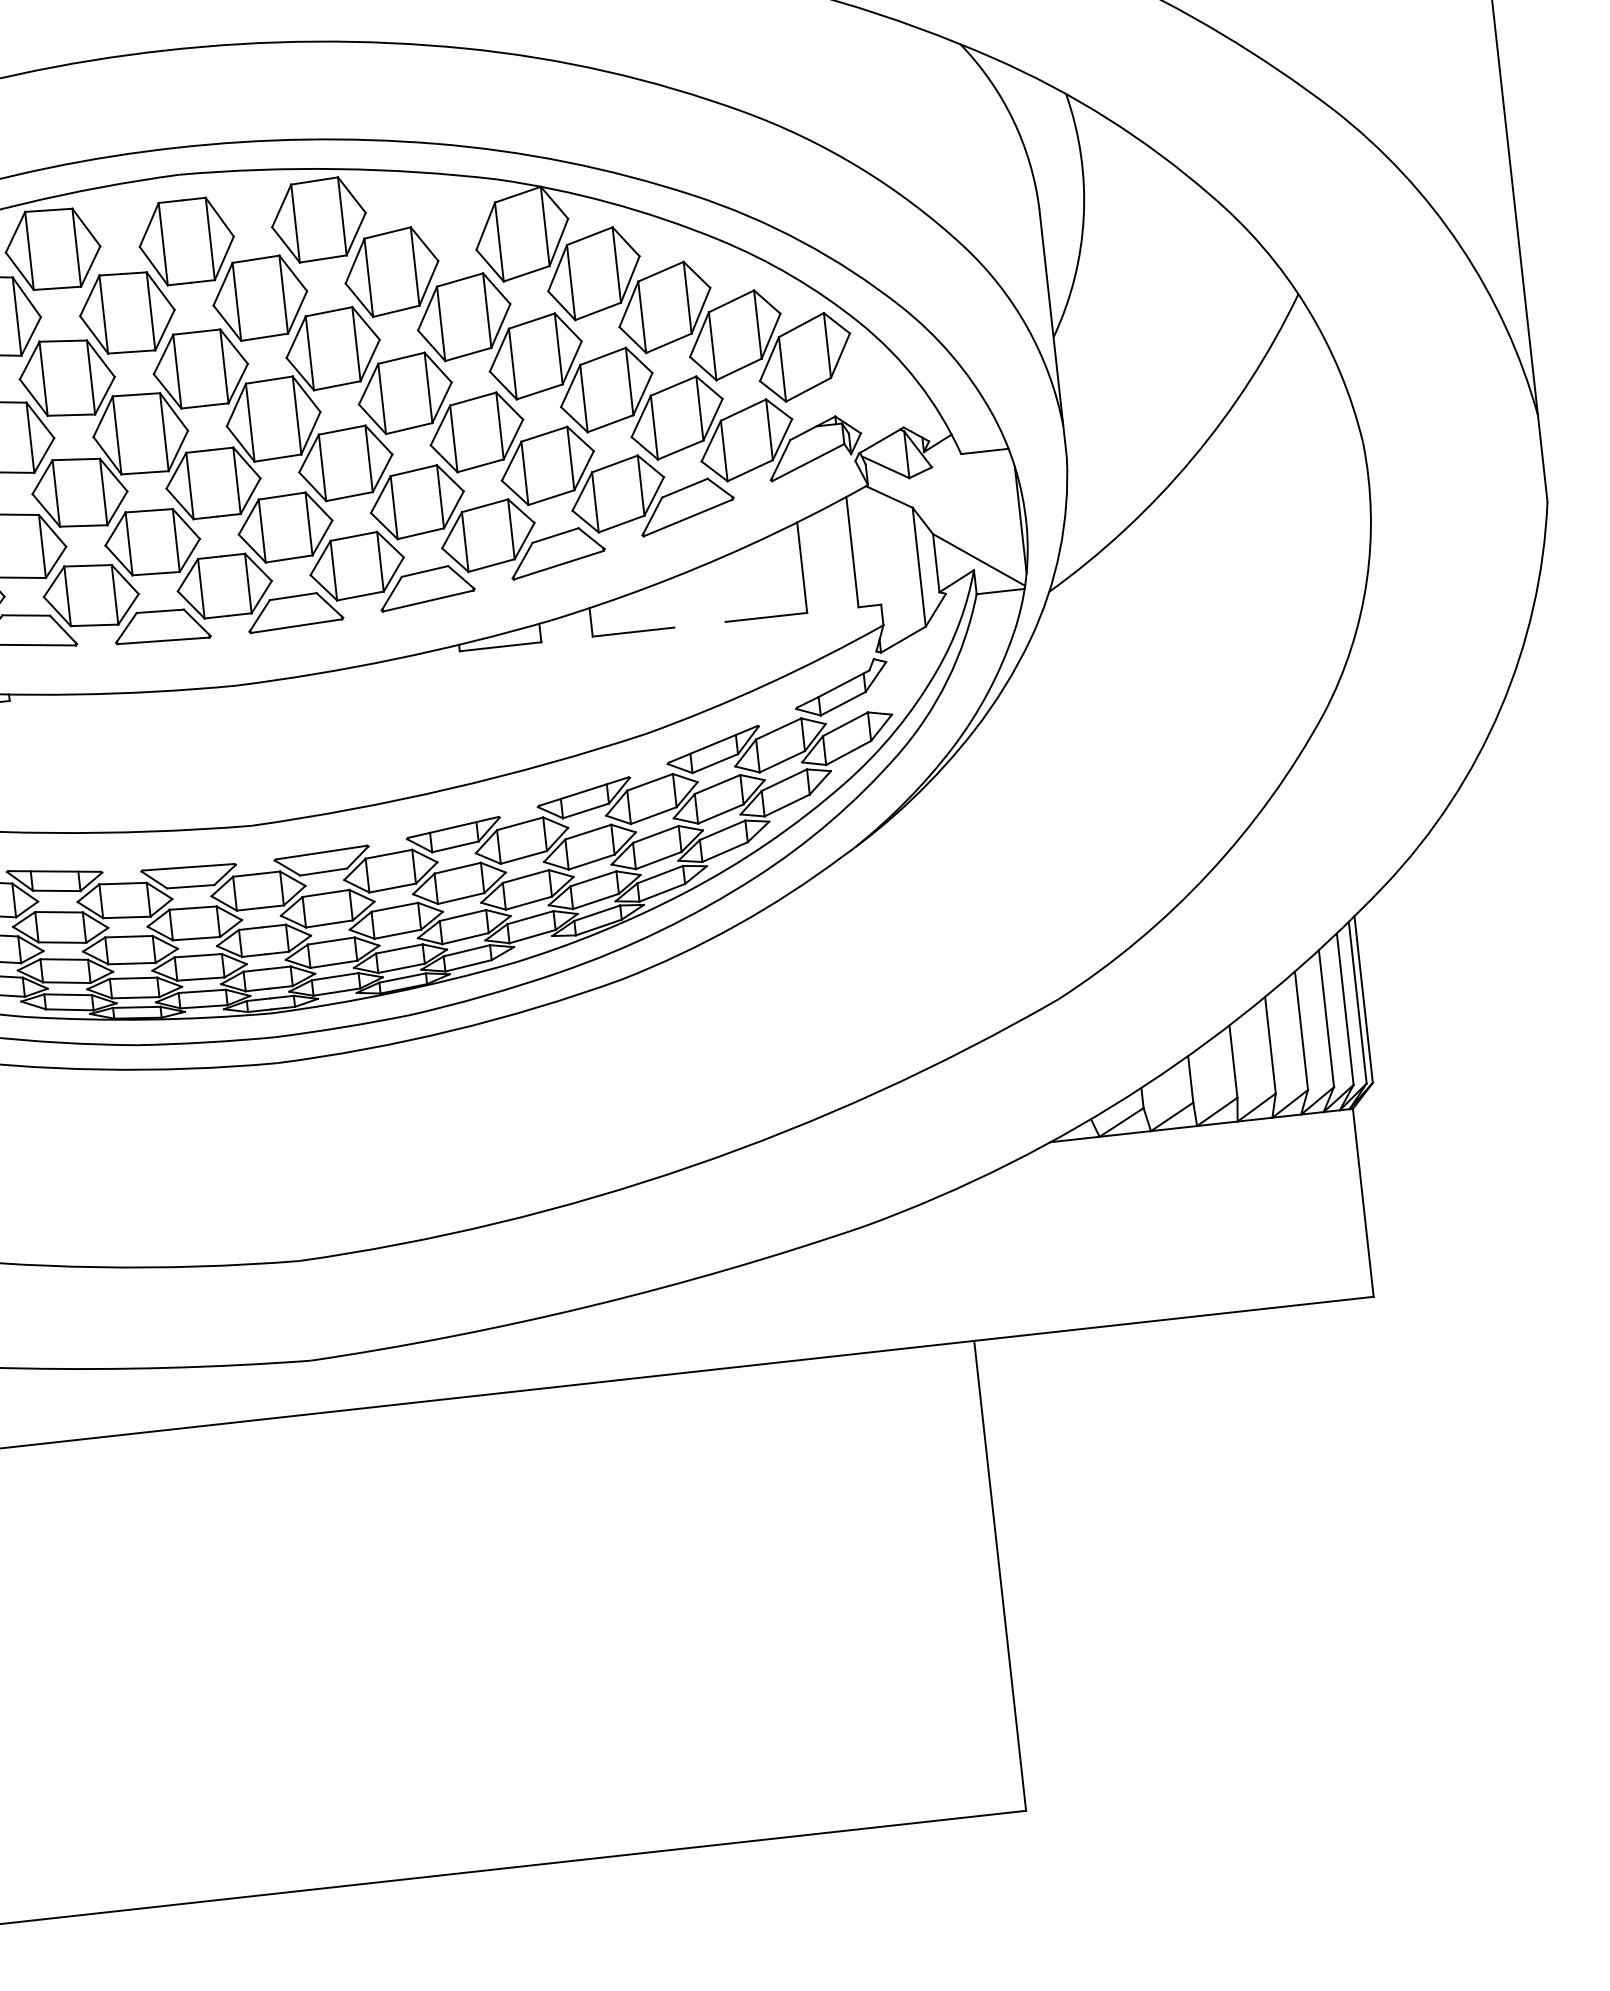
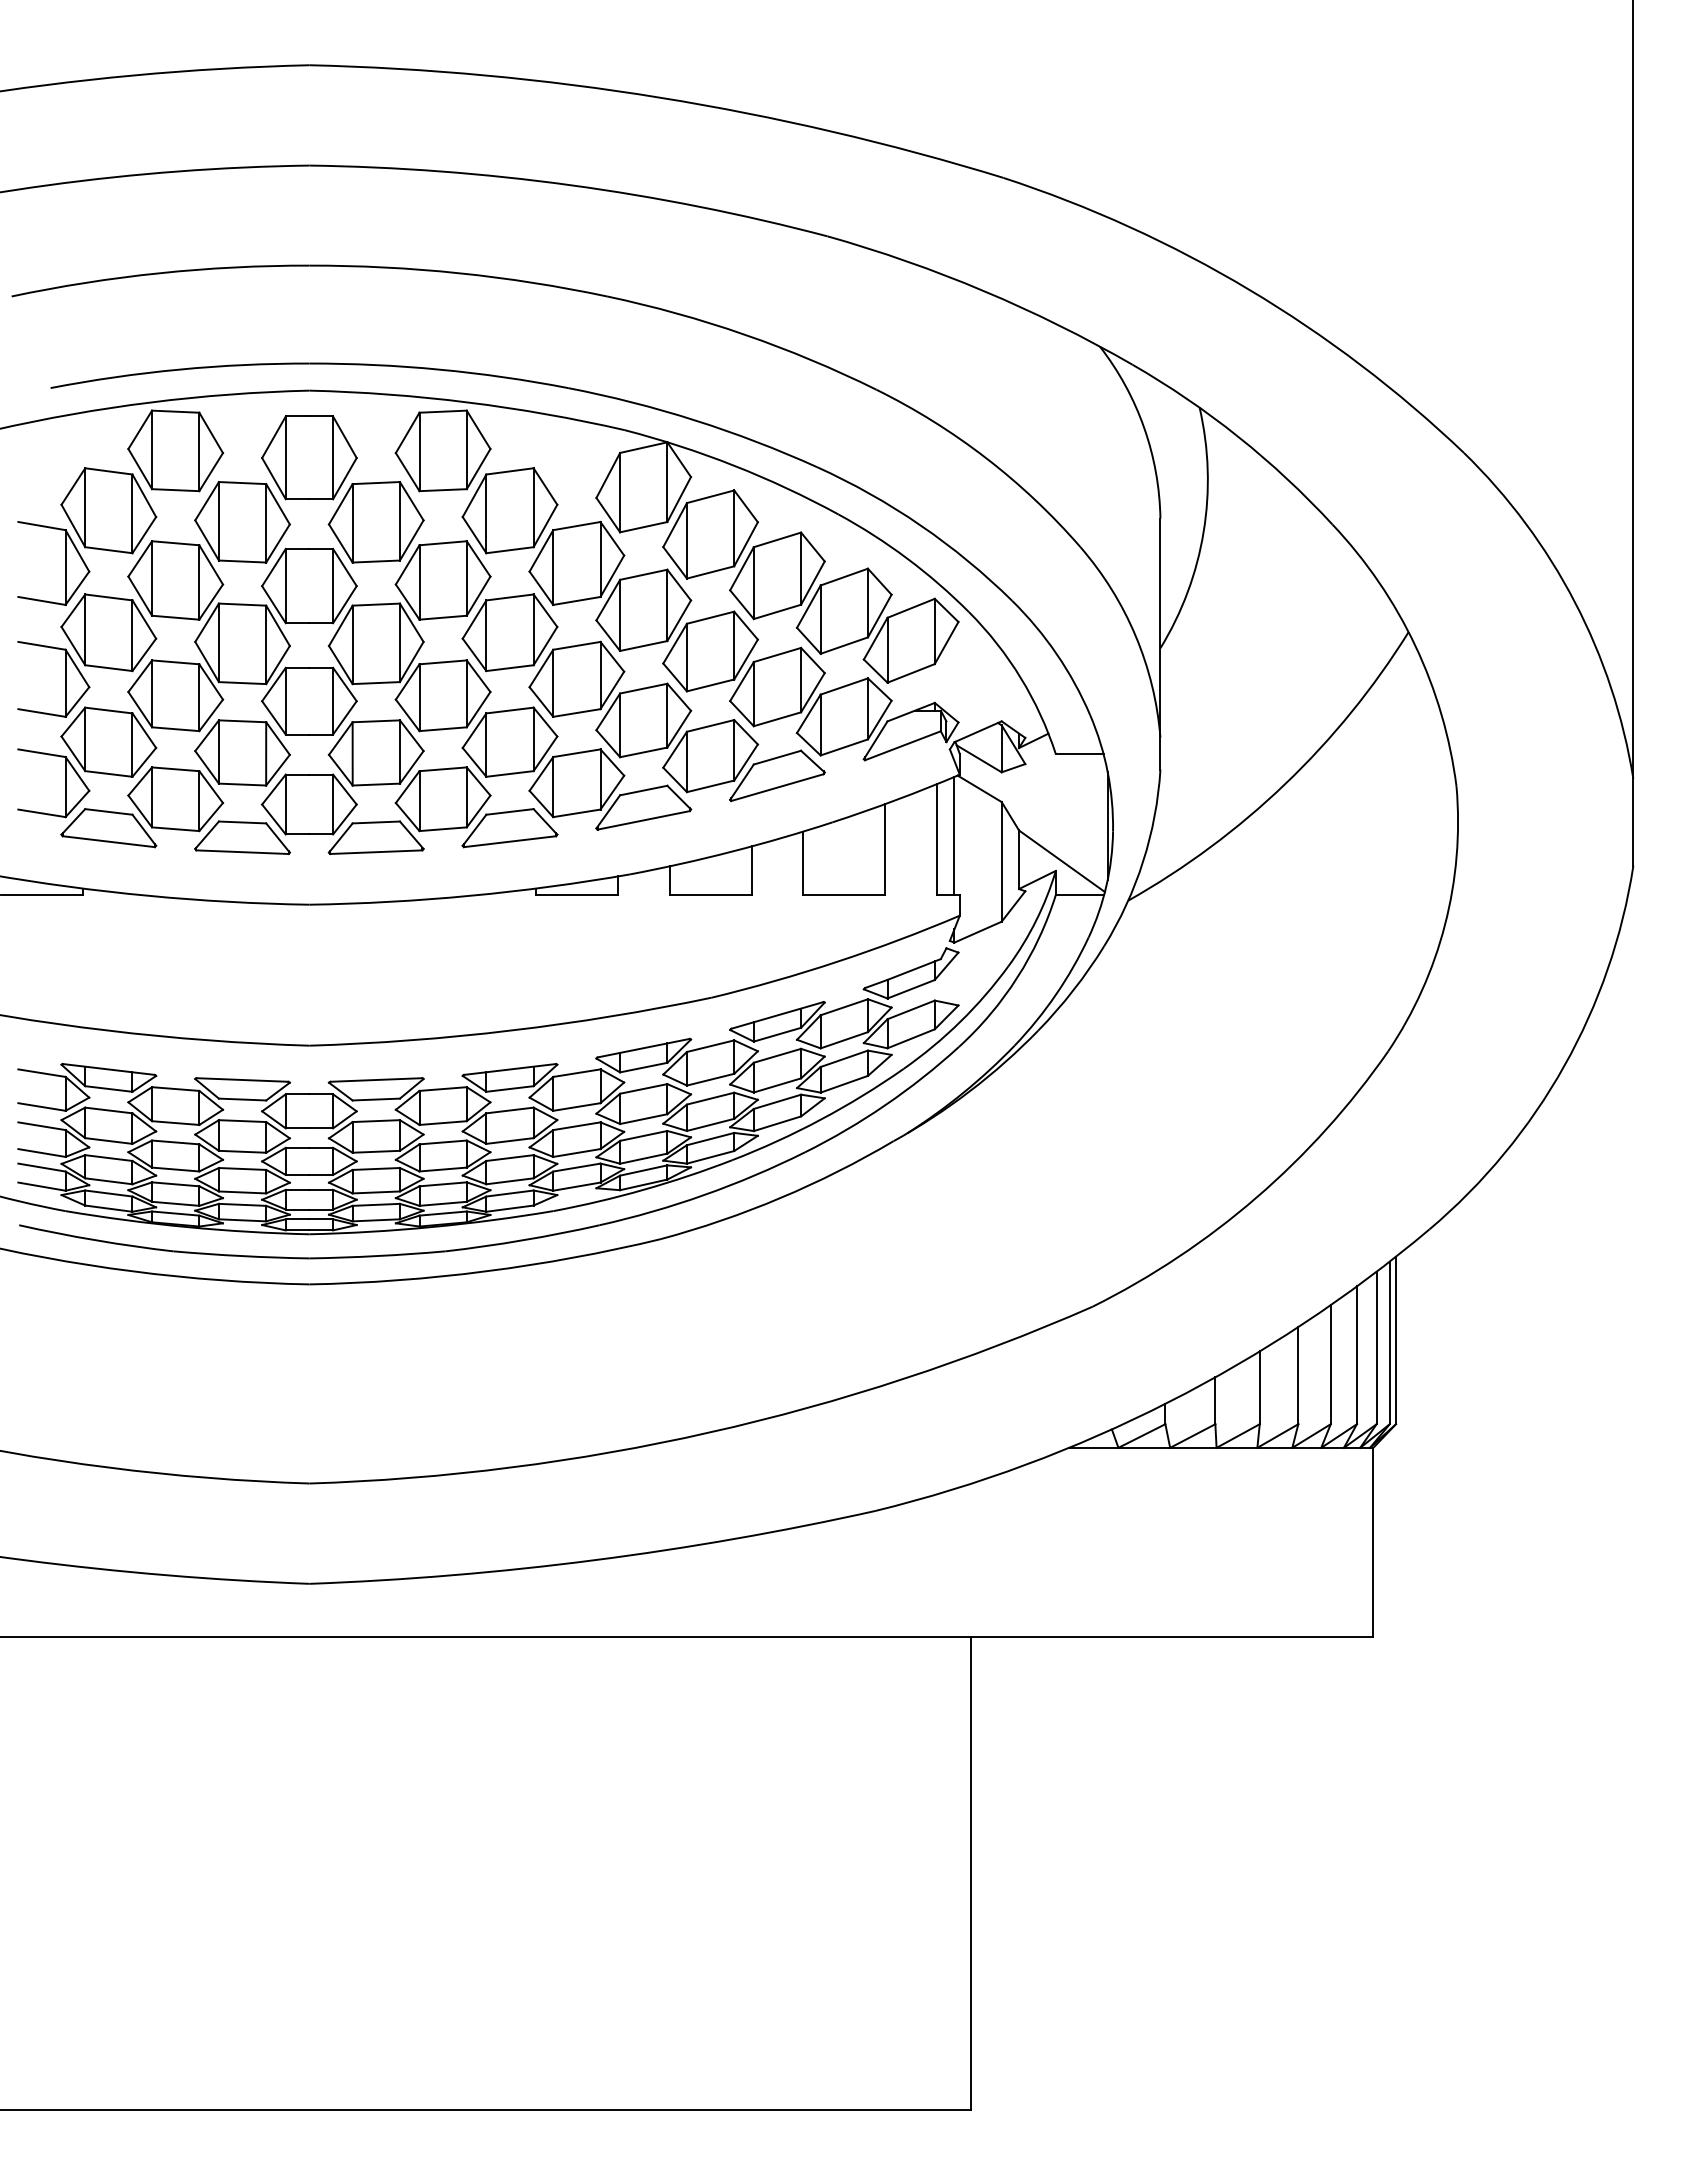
line: (869, 546) -> (954, 835), added
line: (722, 590) -> (803, 863), added
line: (671, 603) -> (751, 870), added

